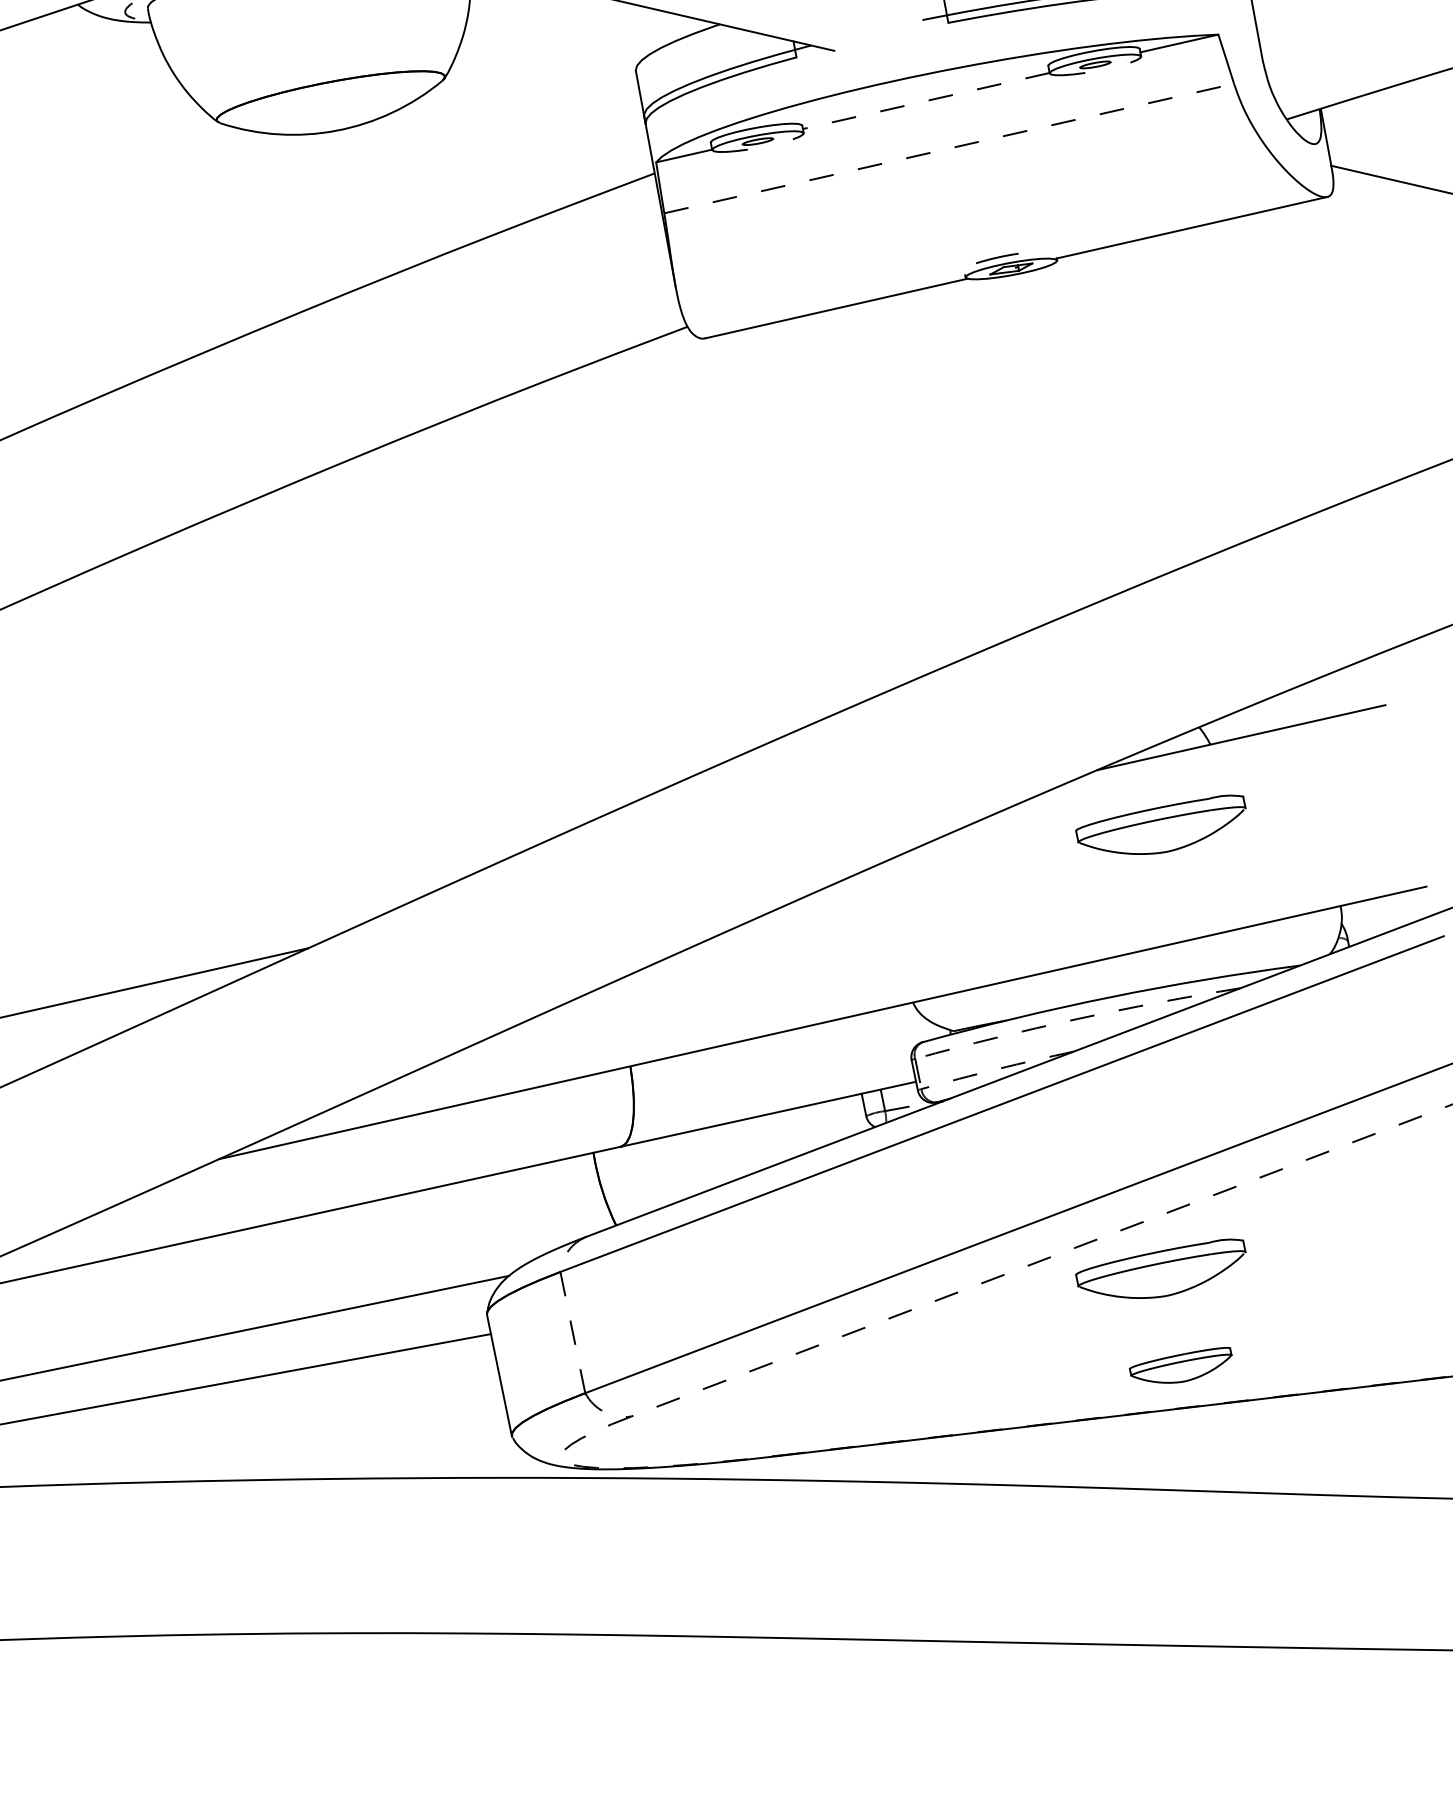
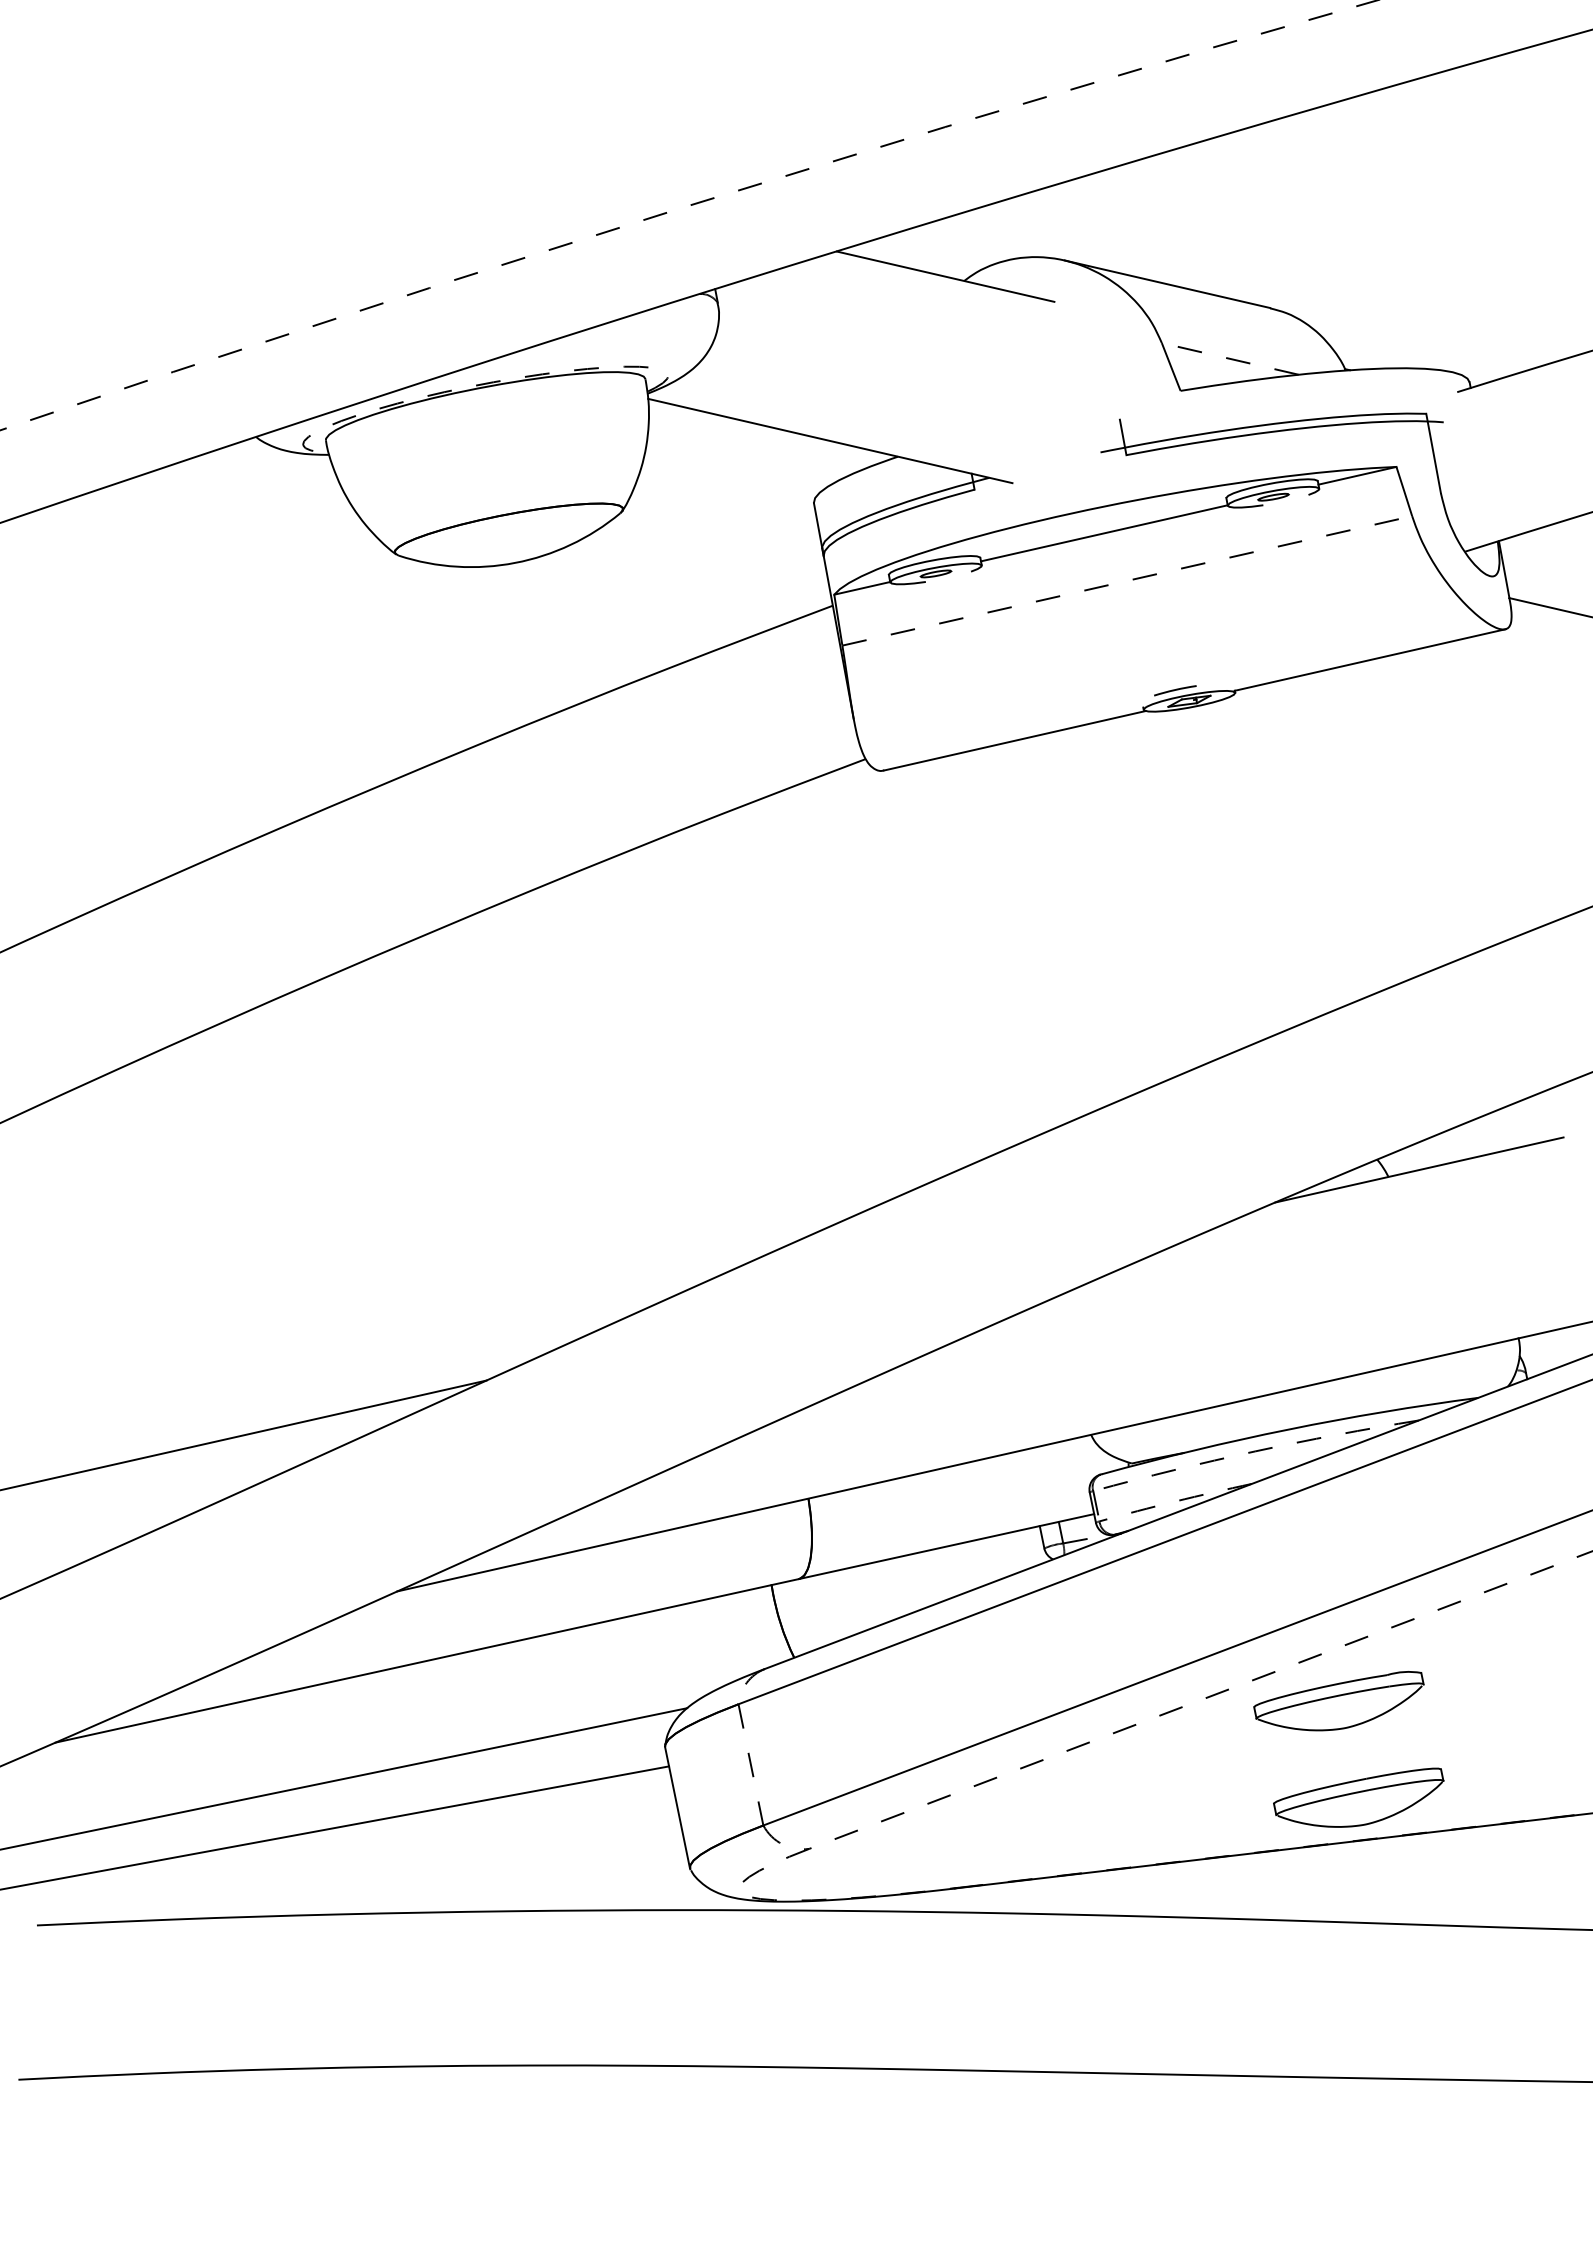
line: (925, 101) -> (1103, 533), dashed -> solid
part: (1160, 825) -> (1338, 1257), removed
part: (1180, 1365) -> (1358, 1797), size x1.67

